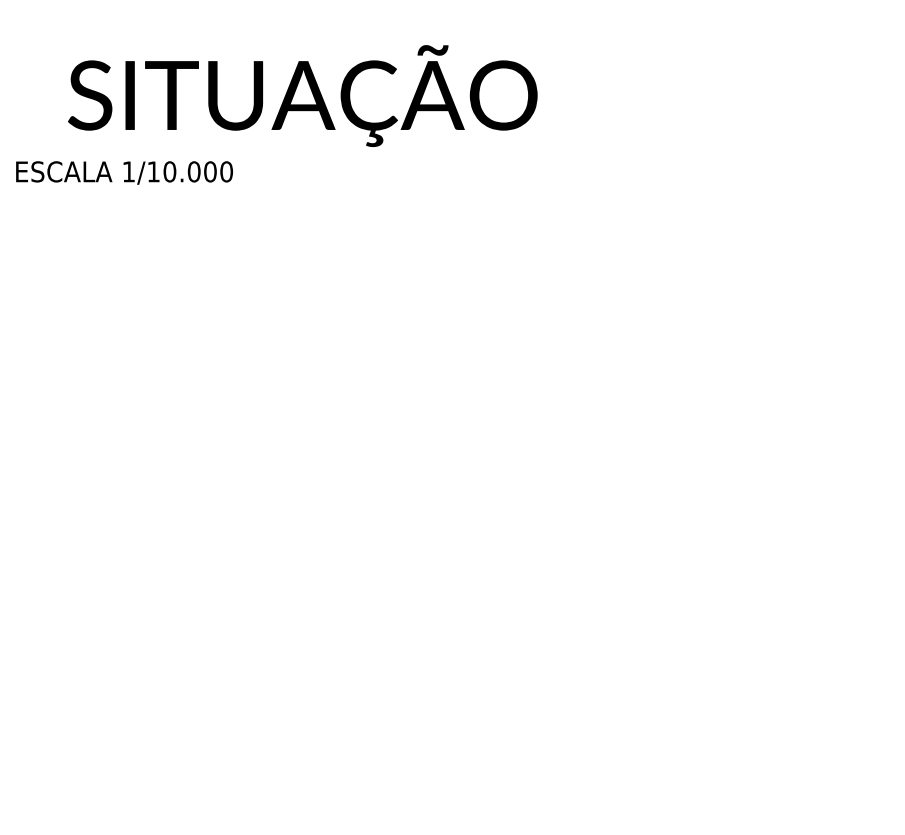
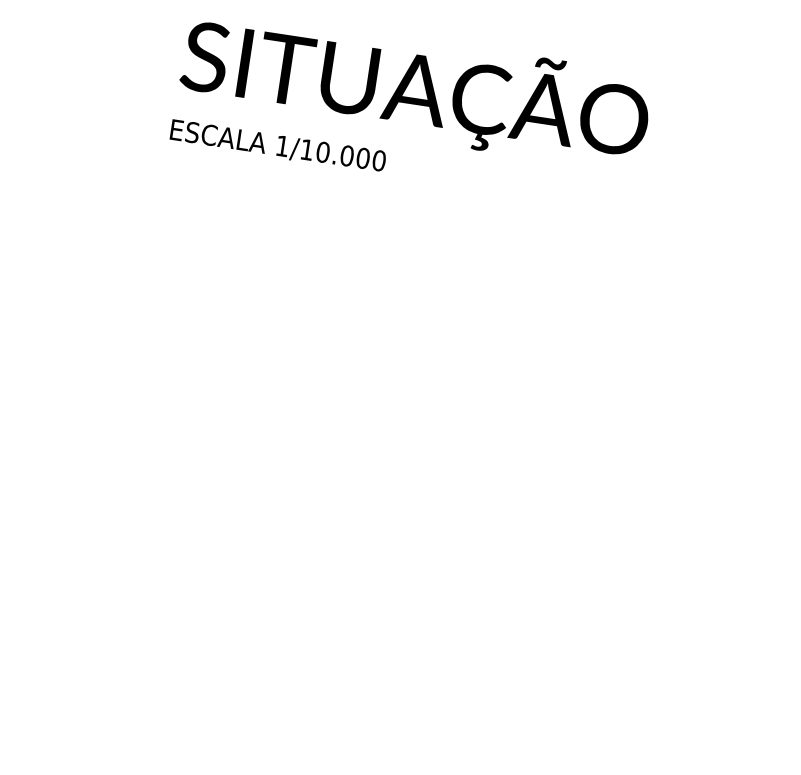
text: (124, 172) -> (278, 146), moved

